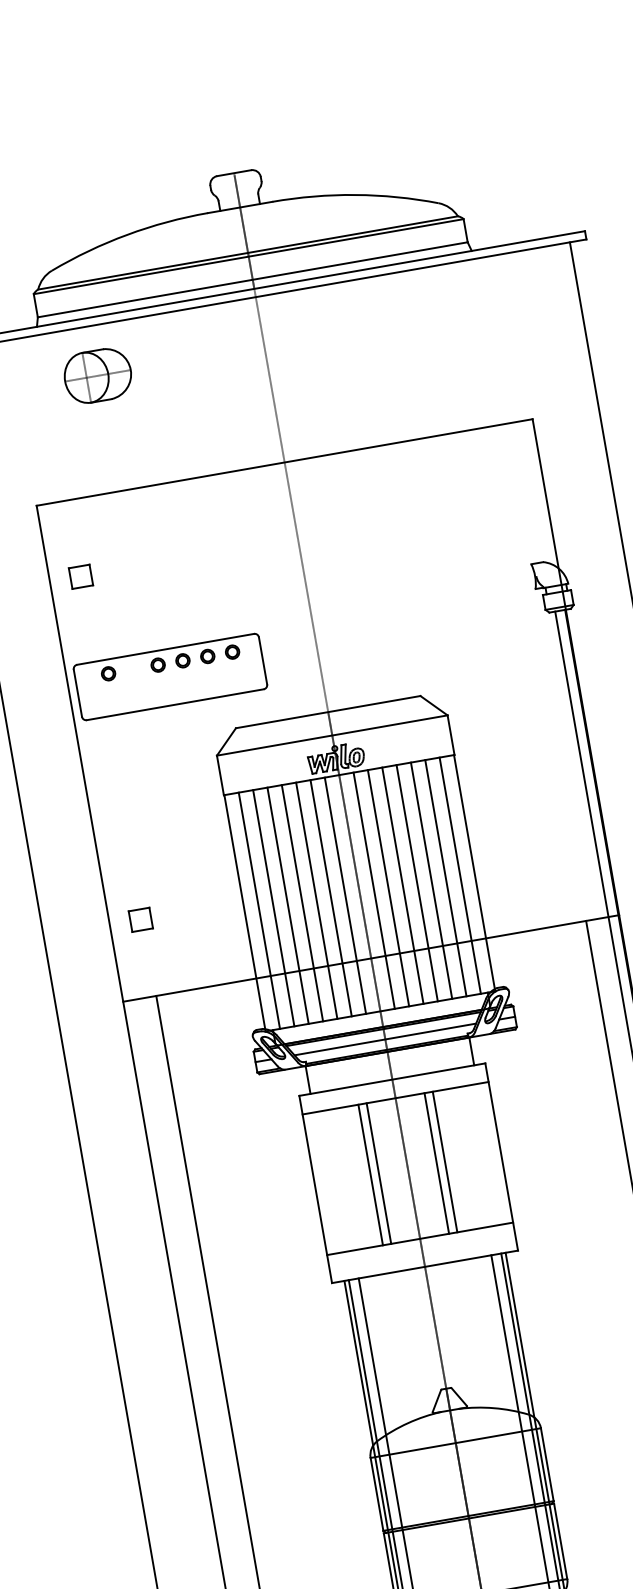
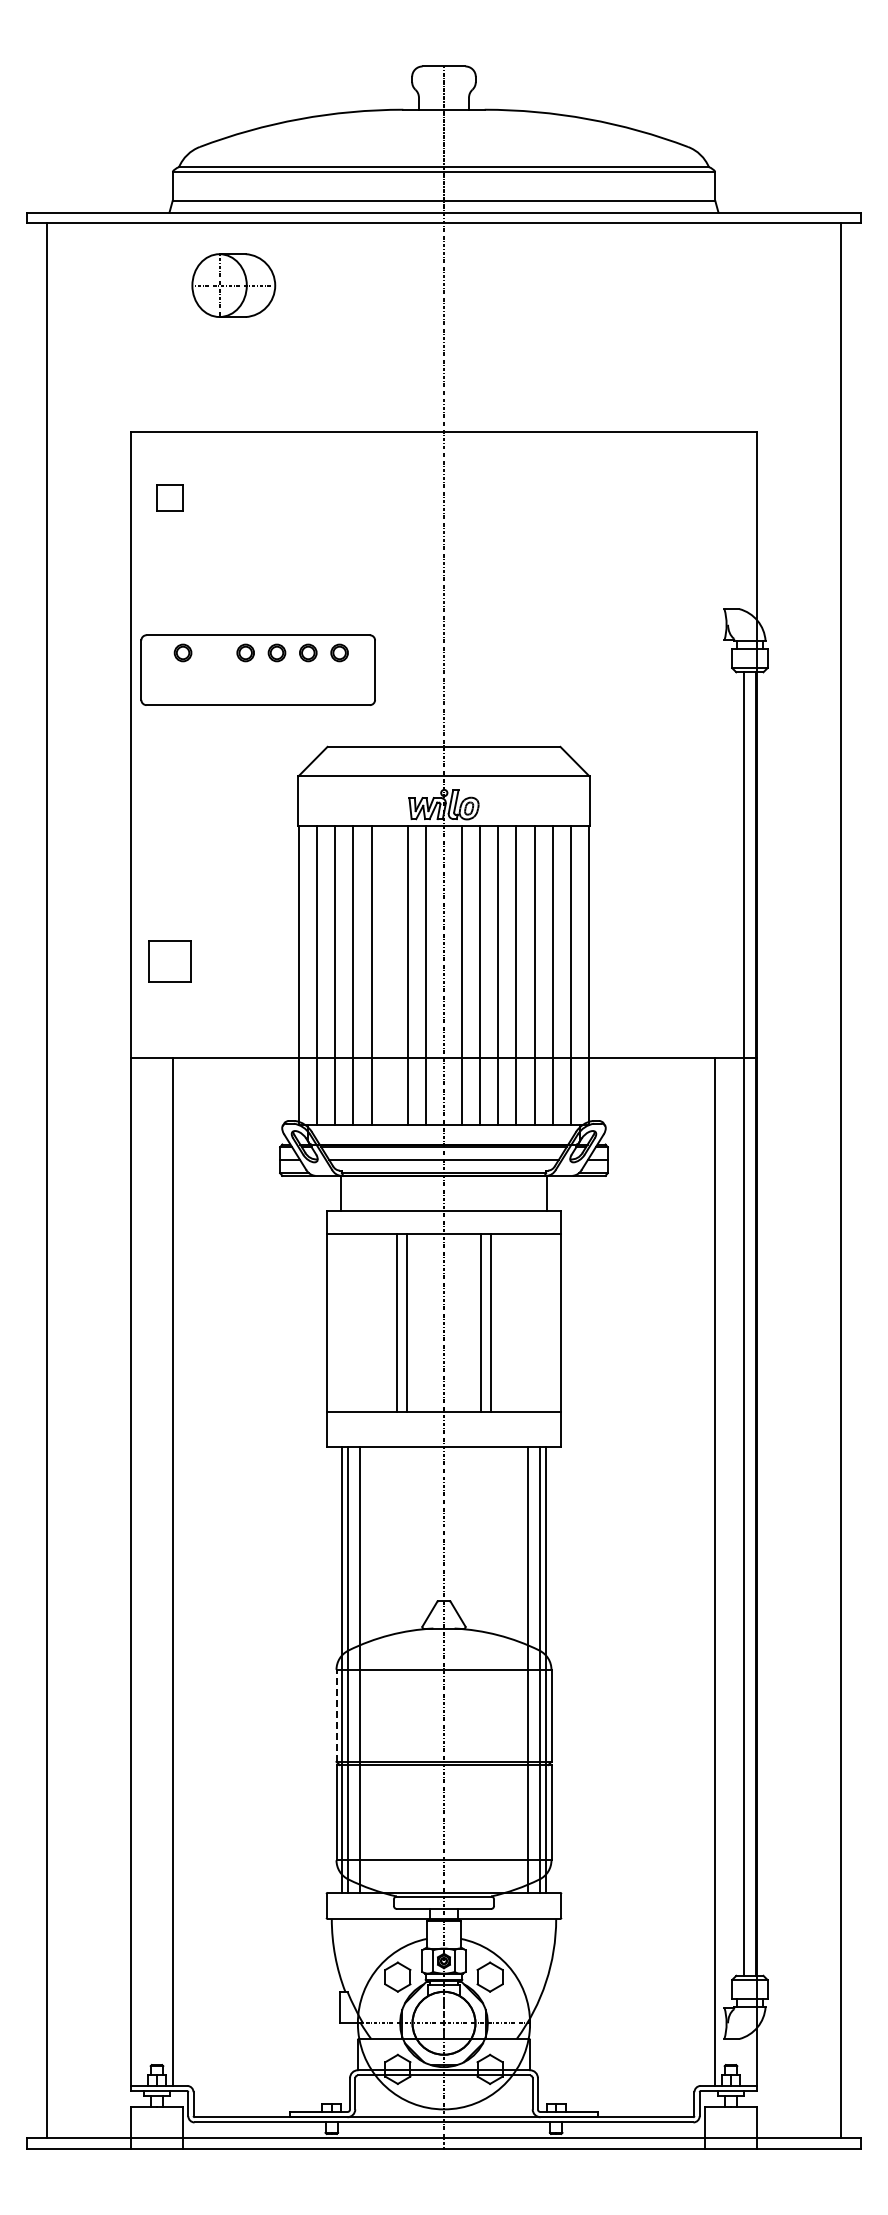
part: (80, 576) -> (169, 497), moved
line: (316, 900) -> (389, 975), removed
part: (140, 919) -> (169, 960), size x1.6
line: (376, 1494) -> (336, 1715), solid -> dashed

